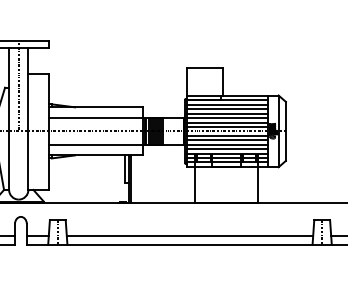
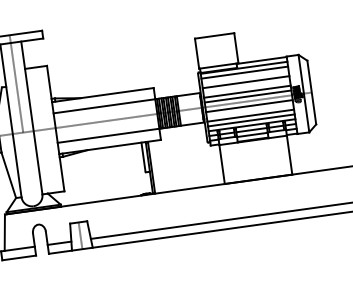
line: (227, 109) -> (245, 77), removed
line: (227, 118) -> (246, 87), removed
line: (227, 140) -> (250, 111), removed

